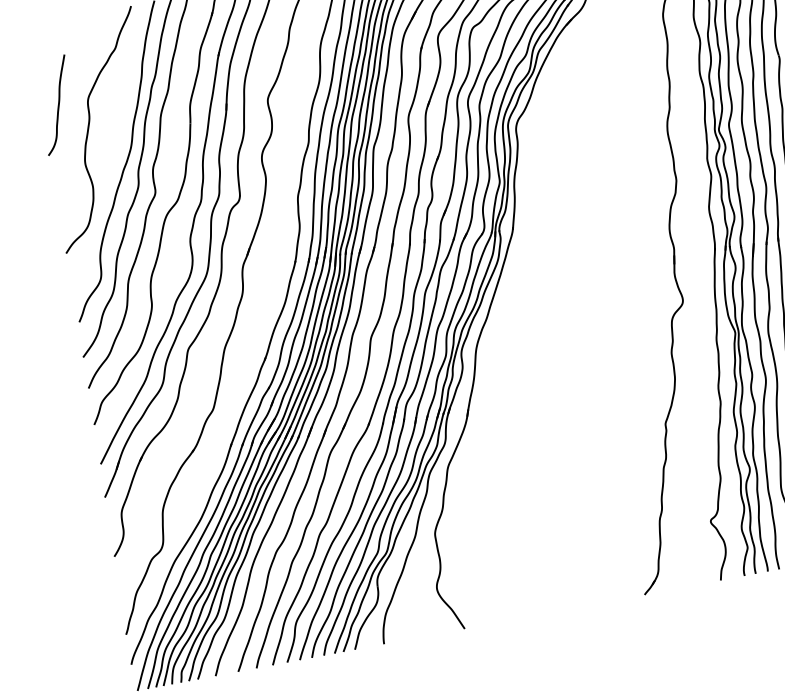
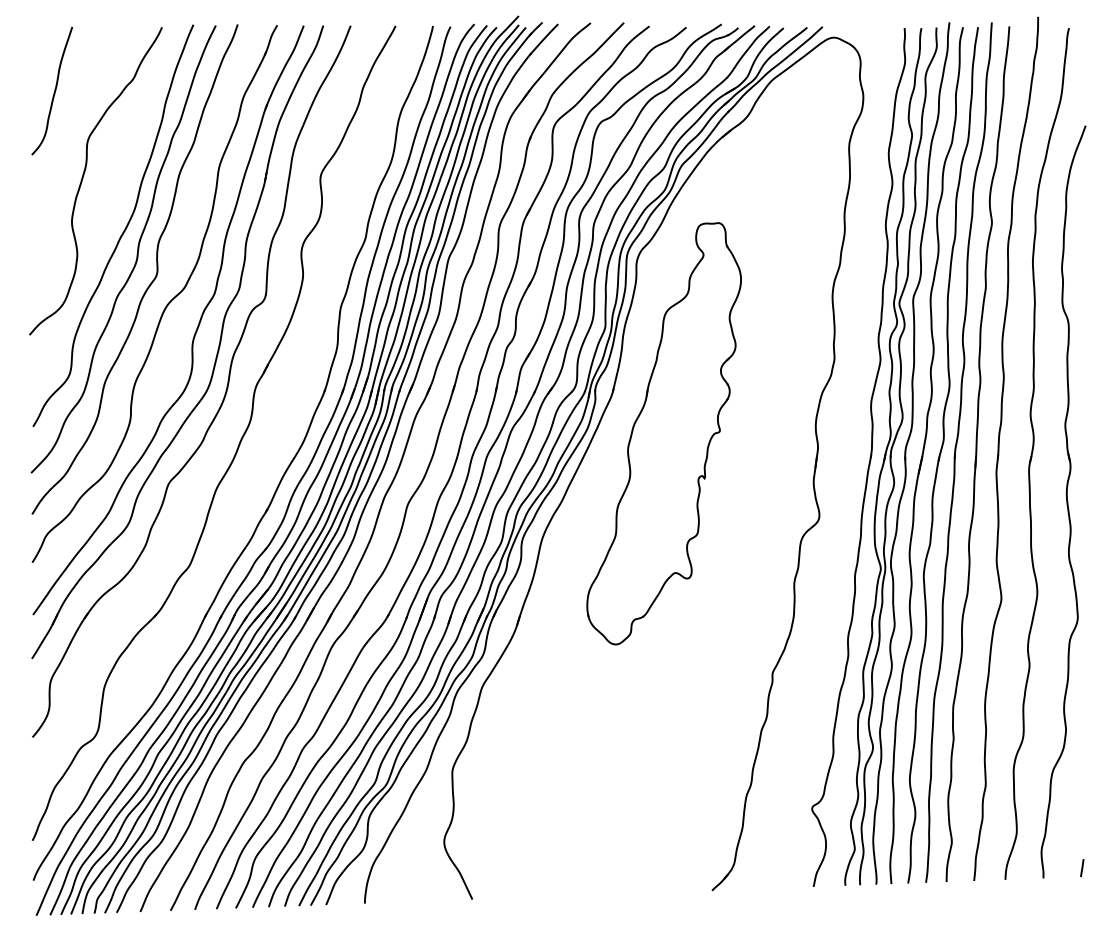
curve: (57, 106) -> (53, 92), moved
part: (555, 255) -> (663, 433), added

